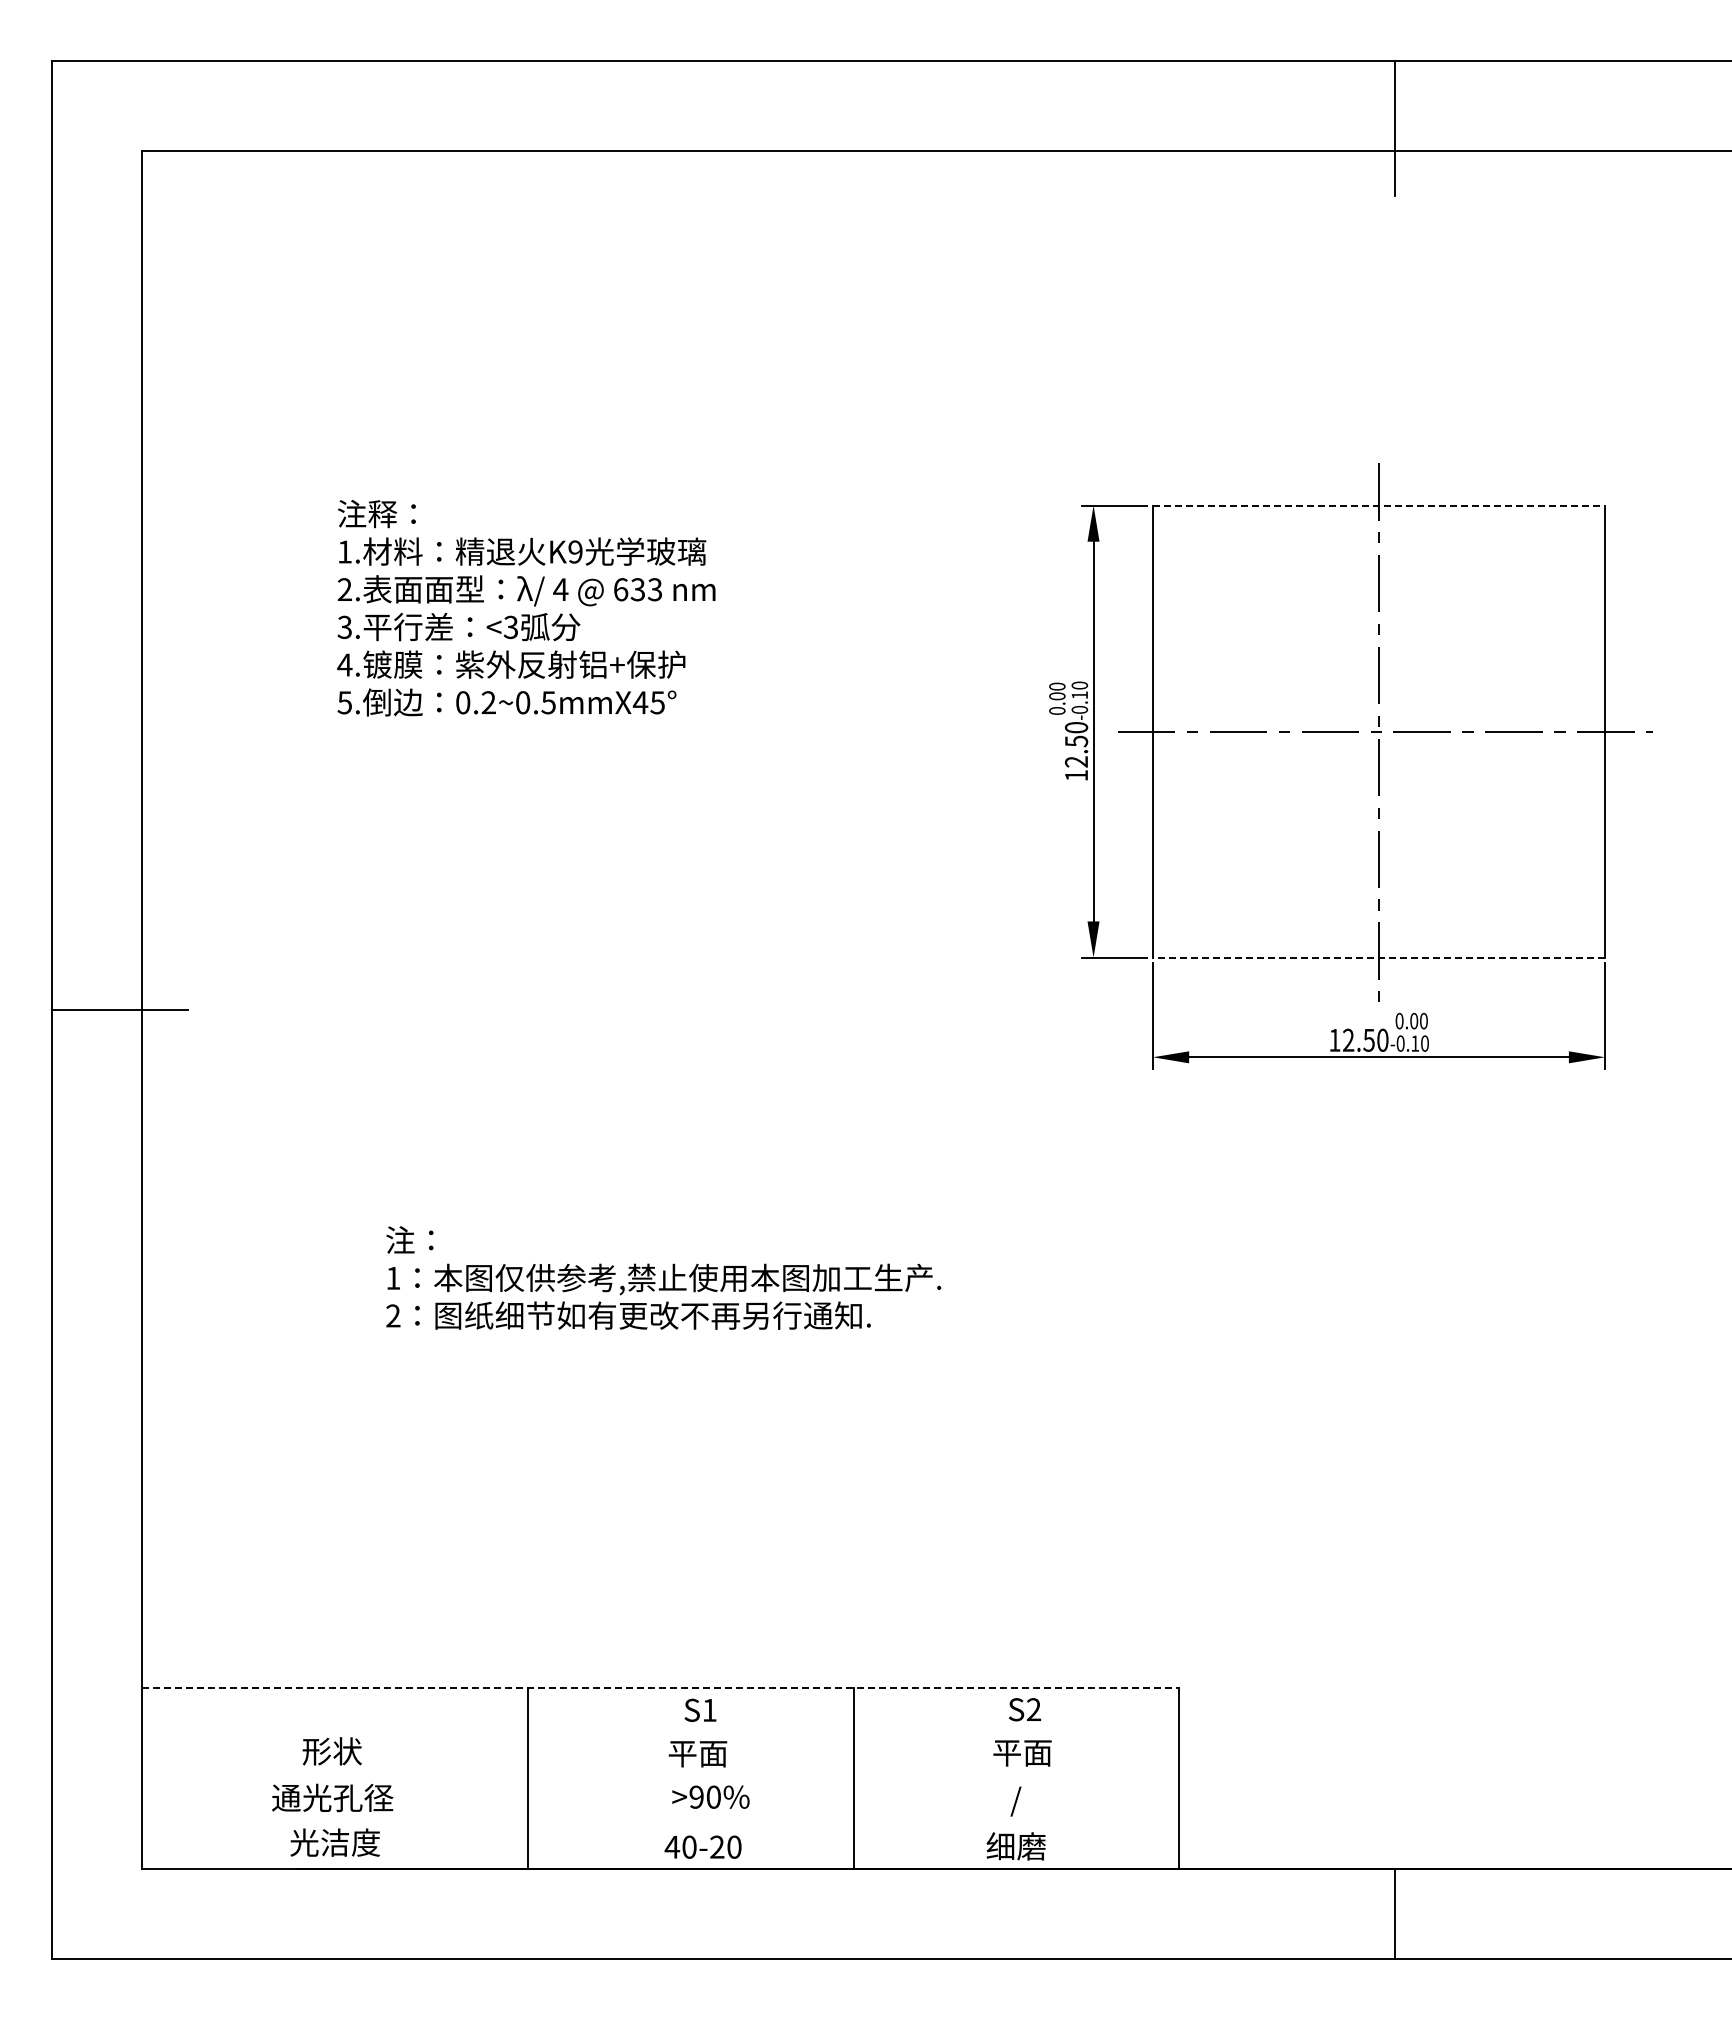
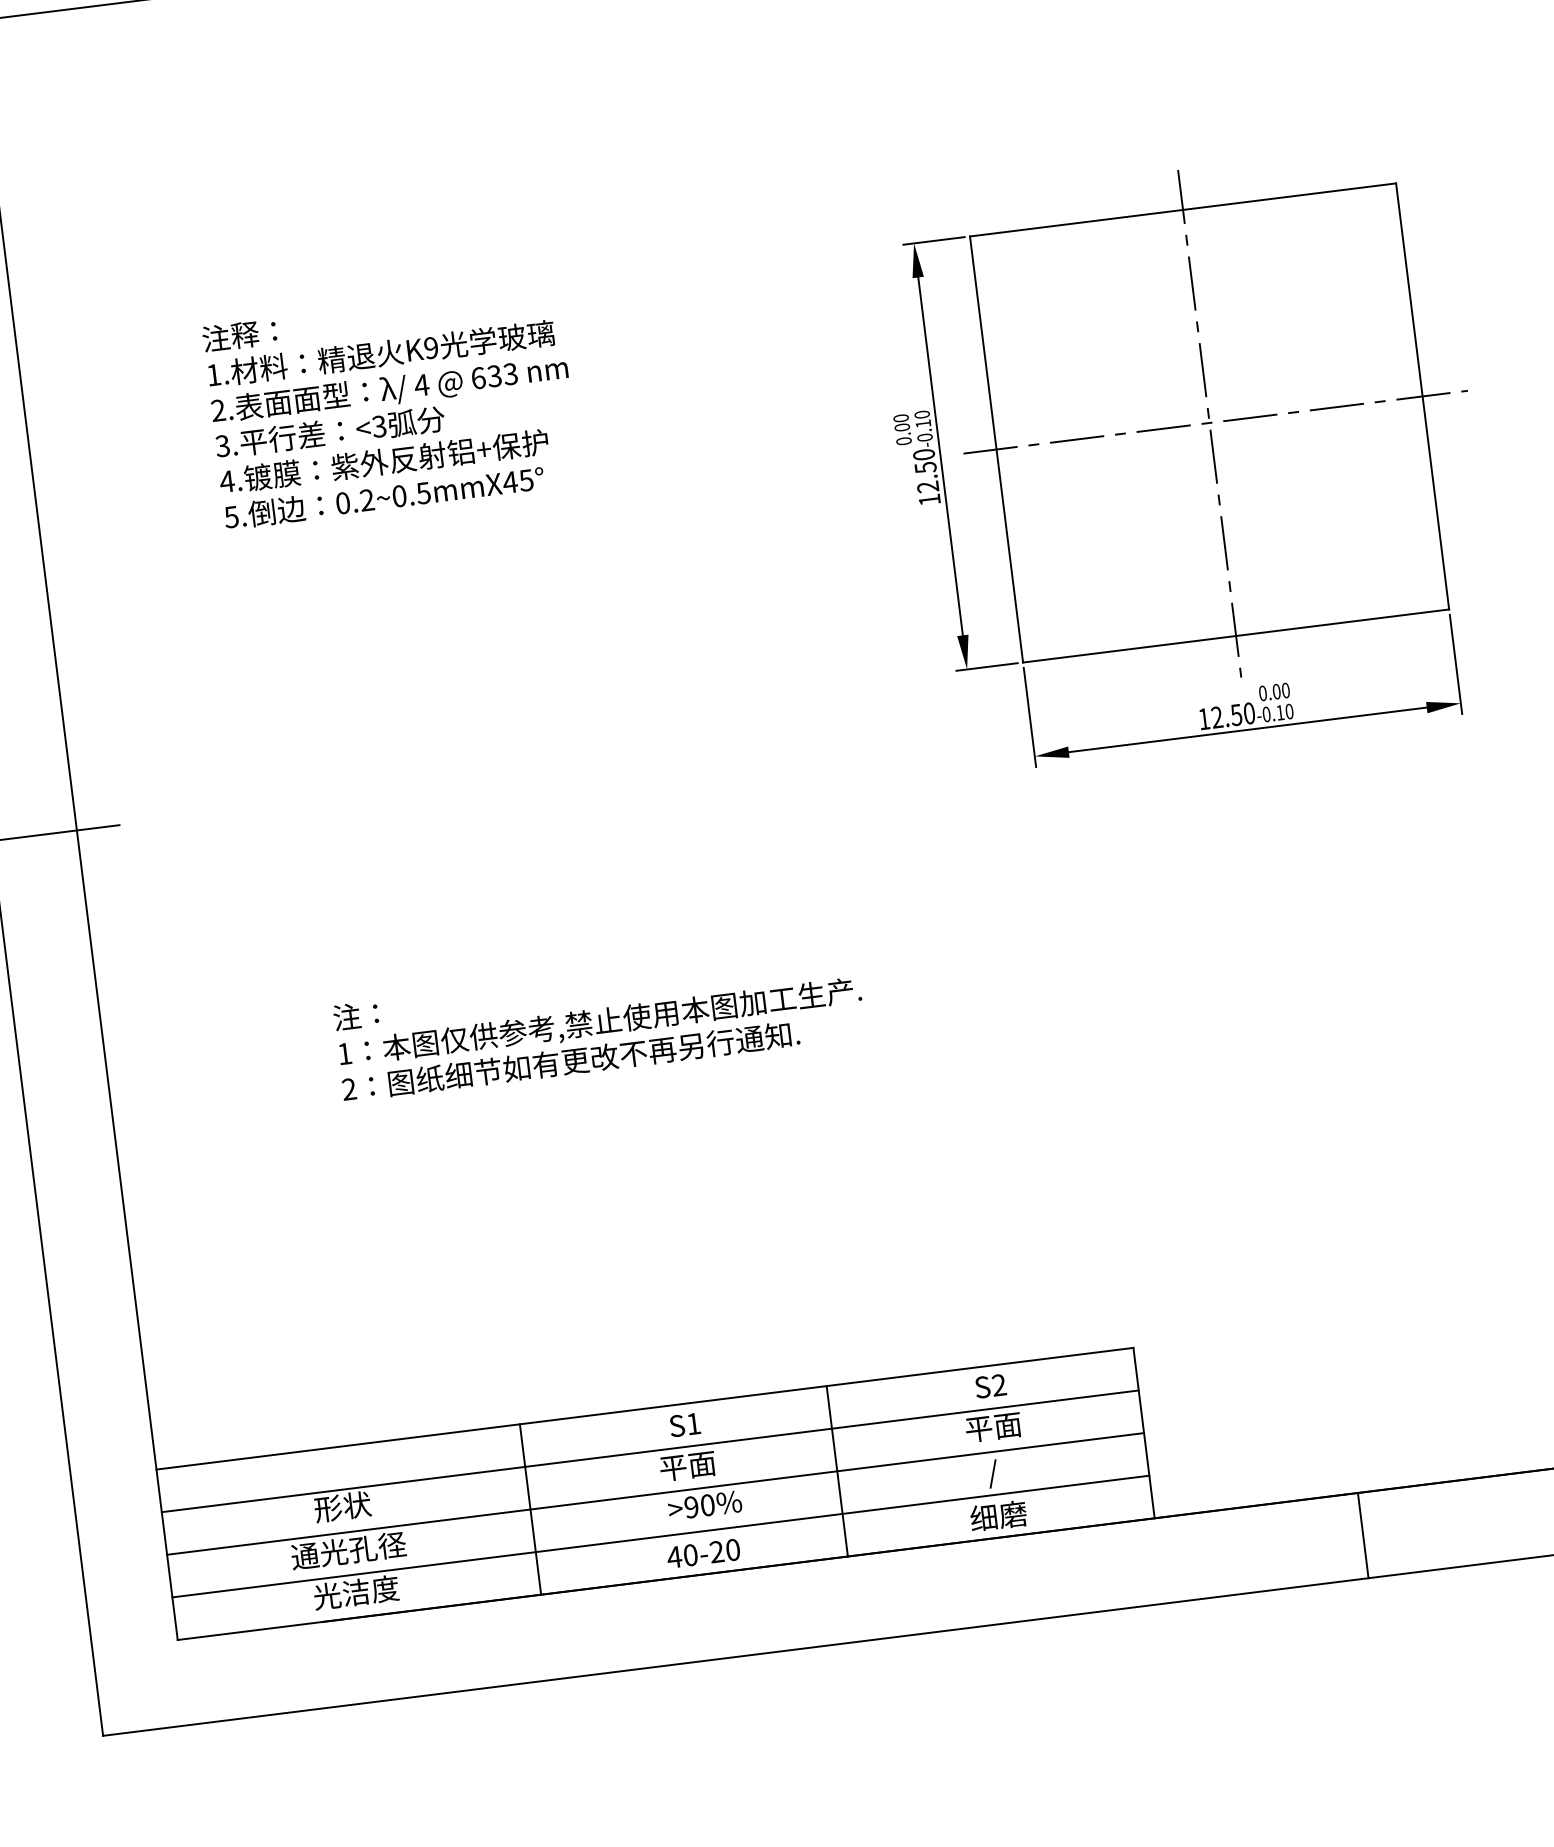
line: (1379, 505) -> (1183, 209), dashed -> solid
line: (1378, 957) -> (1235, 635), dashed -> solid
line: (661, 1688) -> (645, 1408), dashed -> solid
line: (660, 1733) -> (650, 1451), added
line: (660, 1778) -> (655, 1493), added
line: (660, 1823) -> (660, 1536), added

